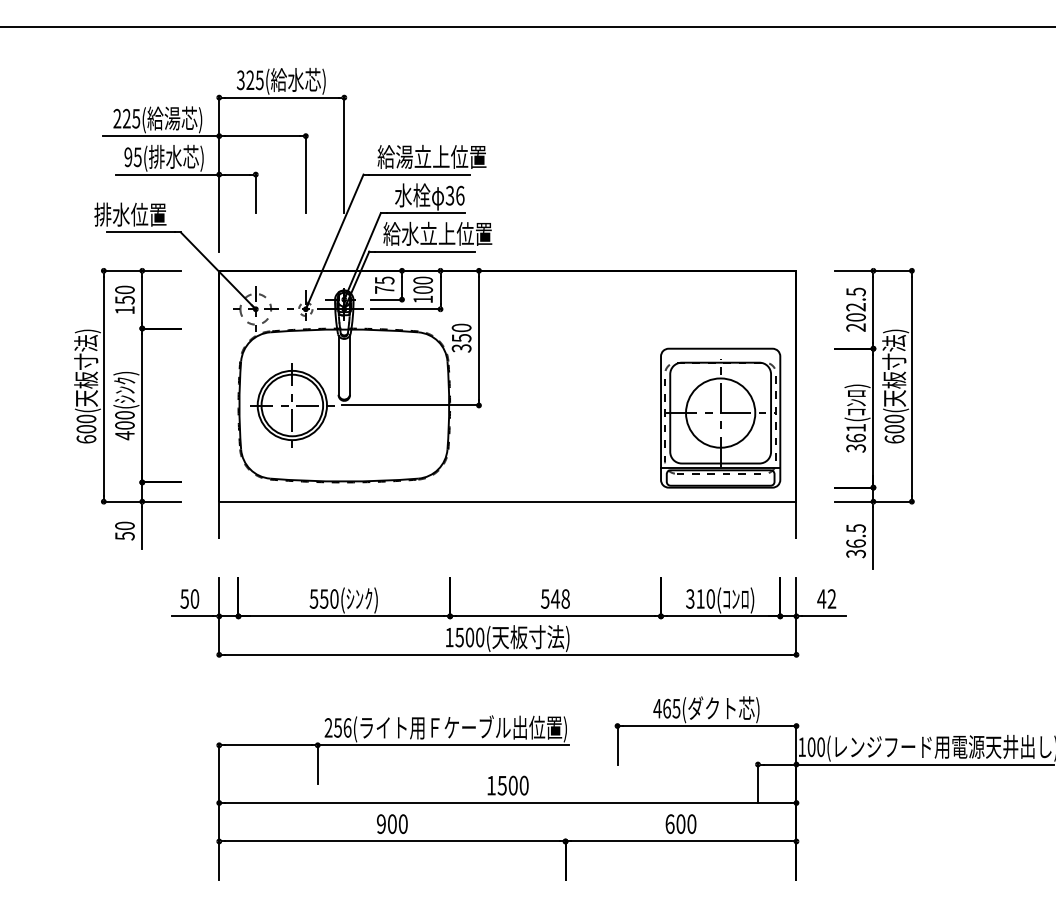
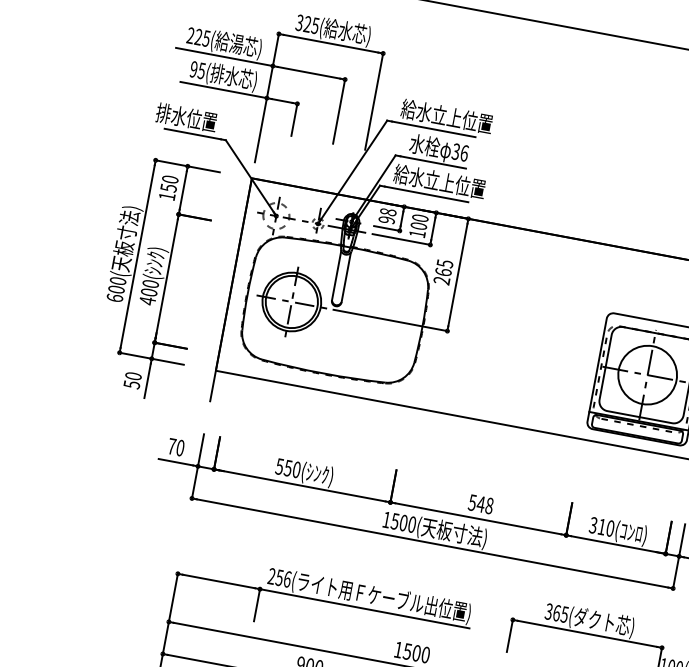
text: (404, 156) -> (424, 111), 給湯立上位置 -> 給水立上位置
text: (384, 284) -> (387, 215), 75 -> 98
text: (461, 337) -> (443, 271), 350 -> 265
text: (184, 598) -> (171, 446), 50 -> 70
text: (657, 708) -> (548, 611), 465( -> 365(

